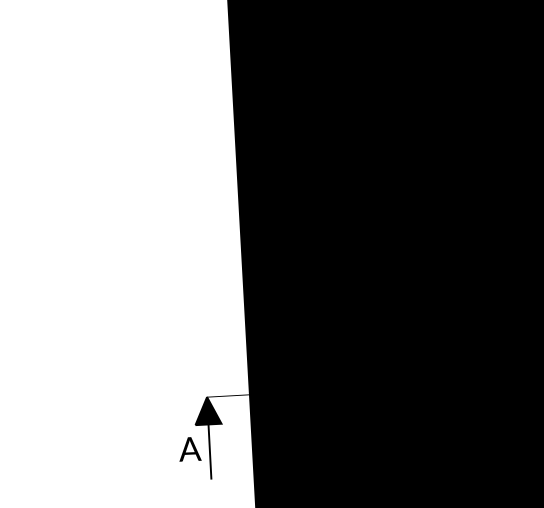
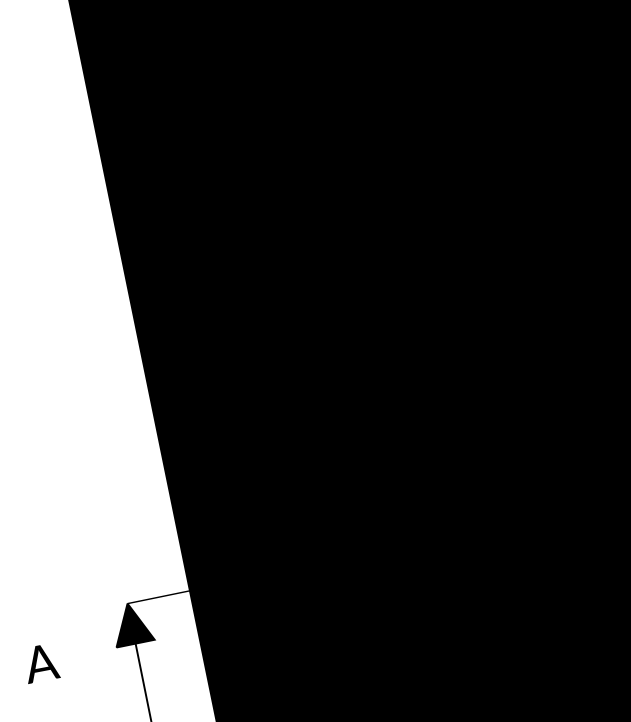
text: (190, 449) -> (41, 663), moved

